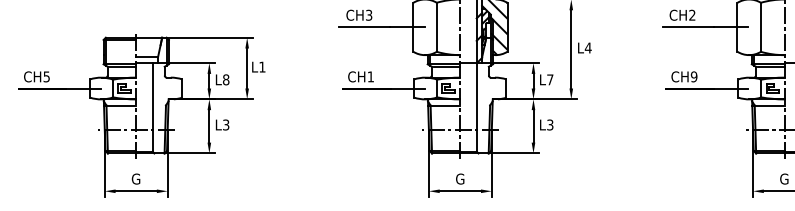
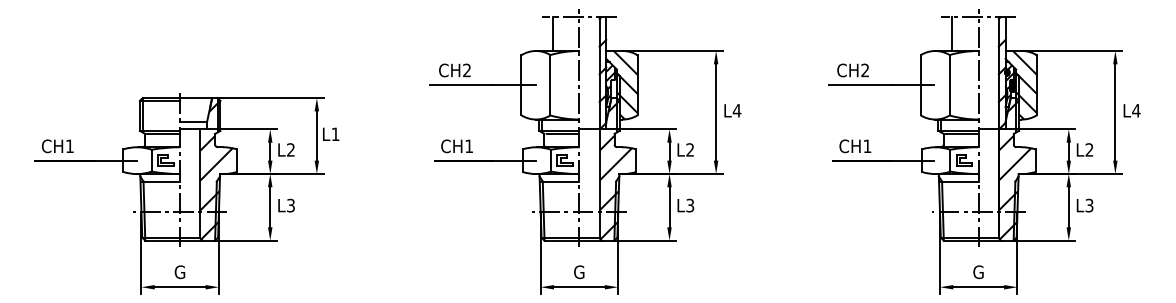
text: (368, 15) -> (466, 70), CH3 -> CH2
text: (46, 77) -> (69, 146), CH5 -> CH1
text: (694, 77) -> (867, 146), CH9 -> CH1
text: (225, 79) -> (290, 149), L8 -> L2
text: (549, 79) -> (689, 149), L7 -> L2
hatch: (165, 95) -> (216, 169), added
hatch: (489, 95) -> (615, 169), added

